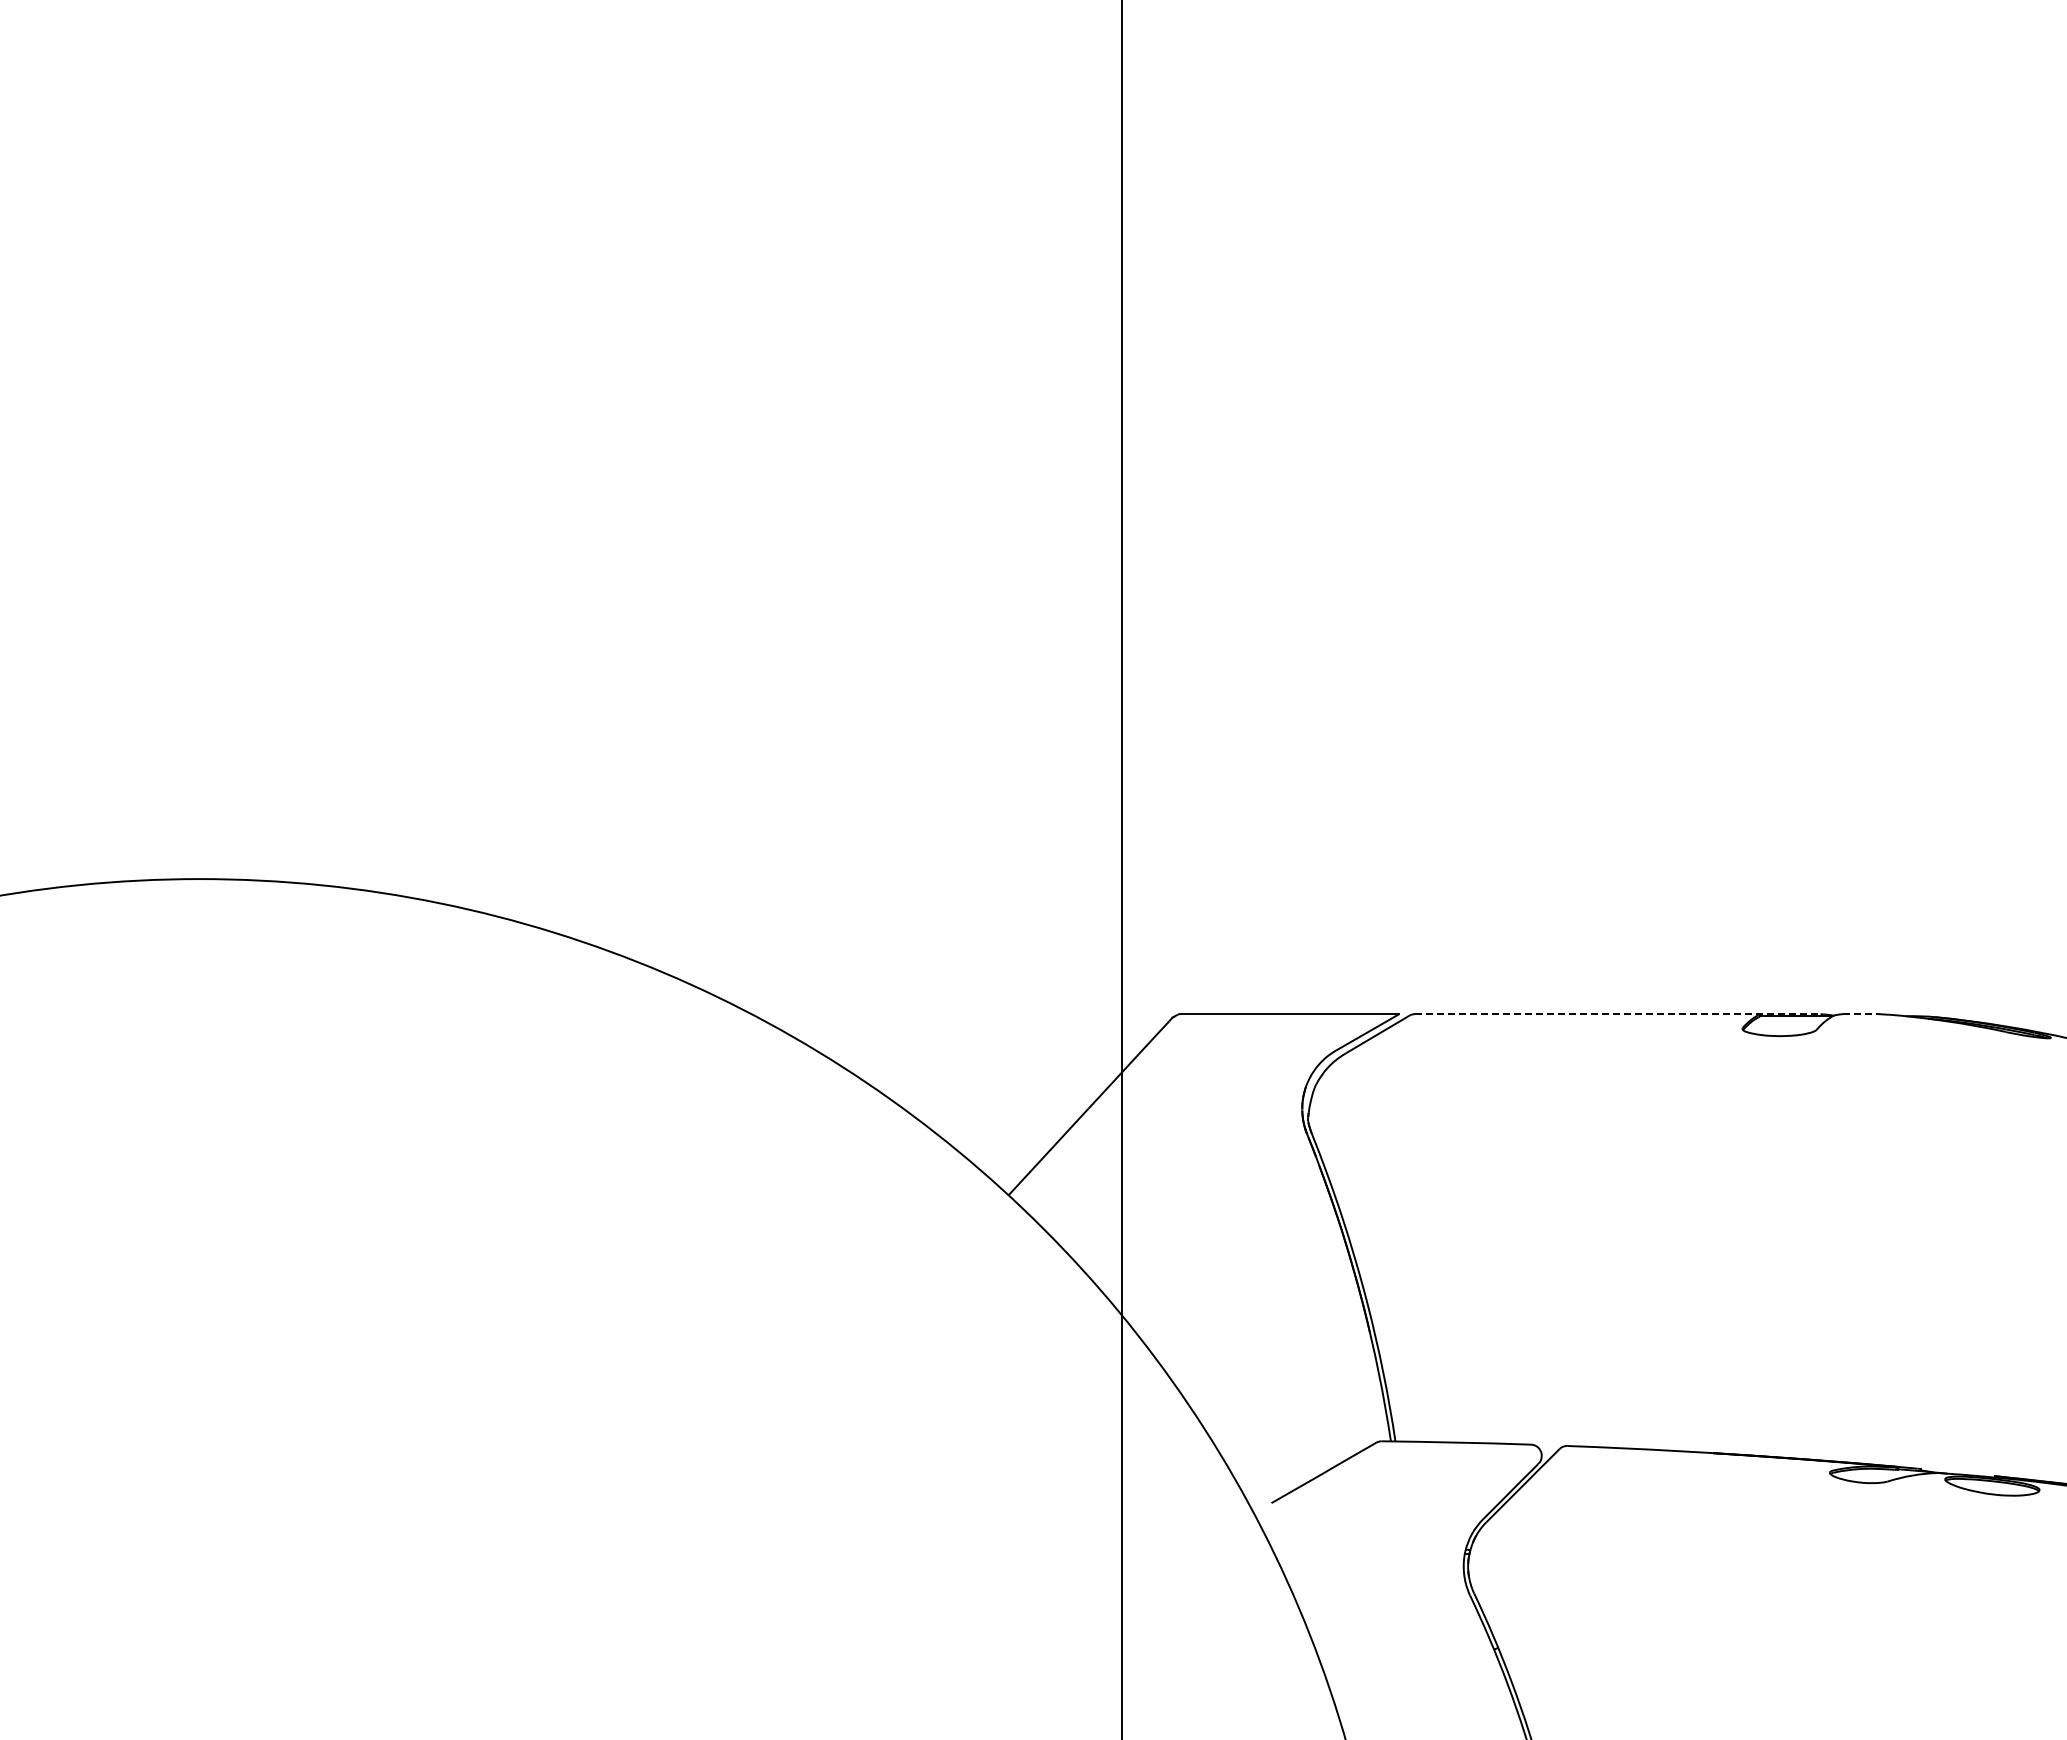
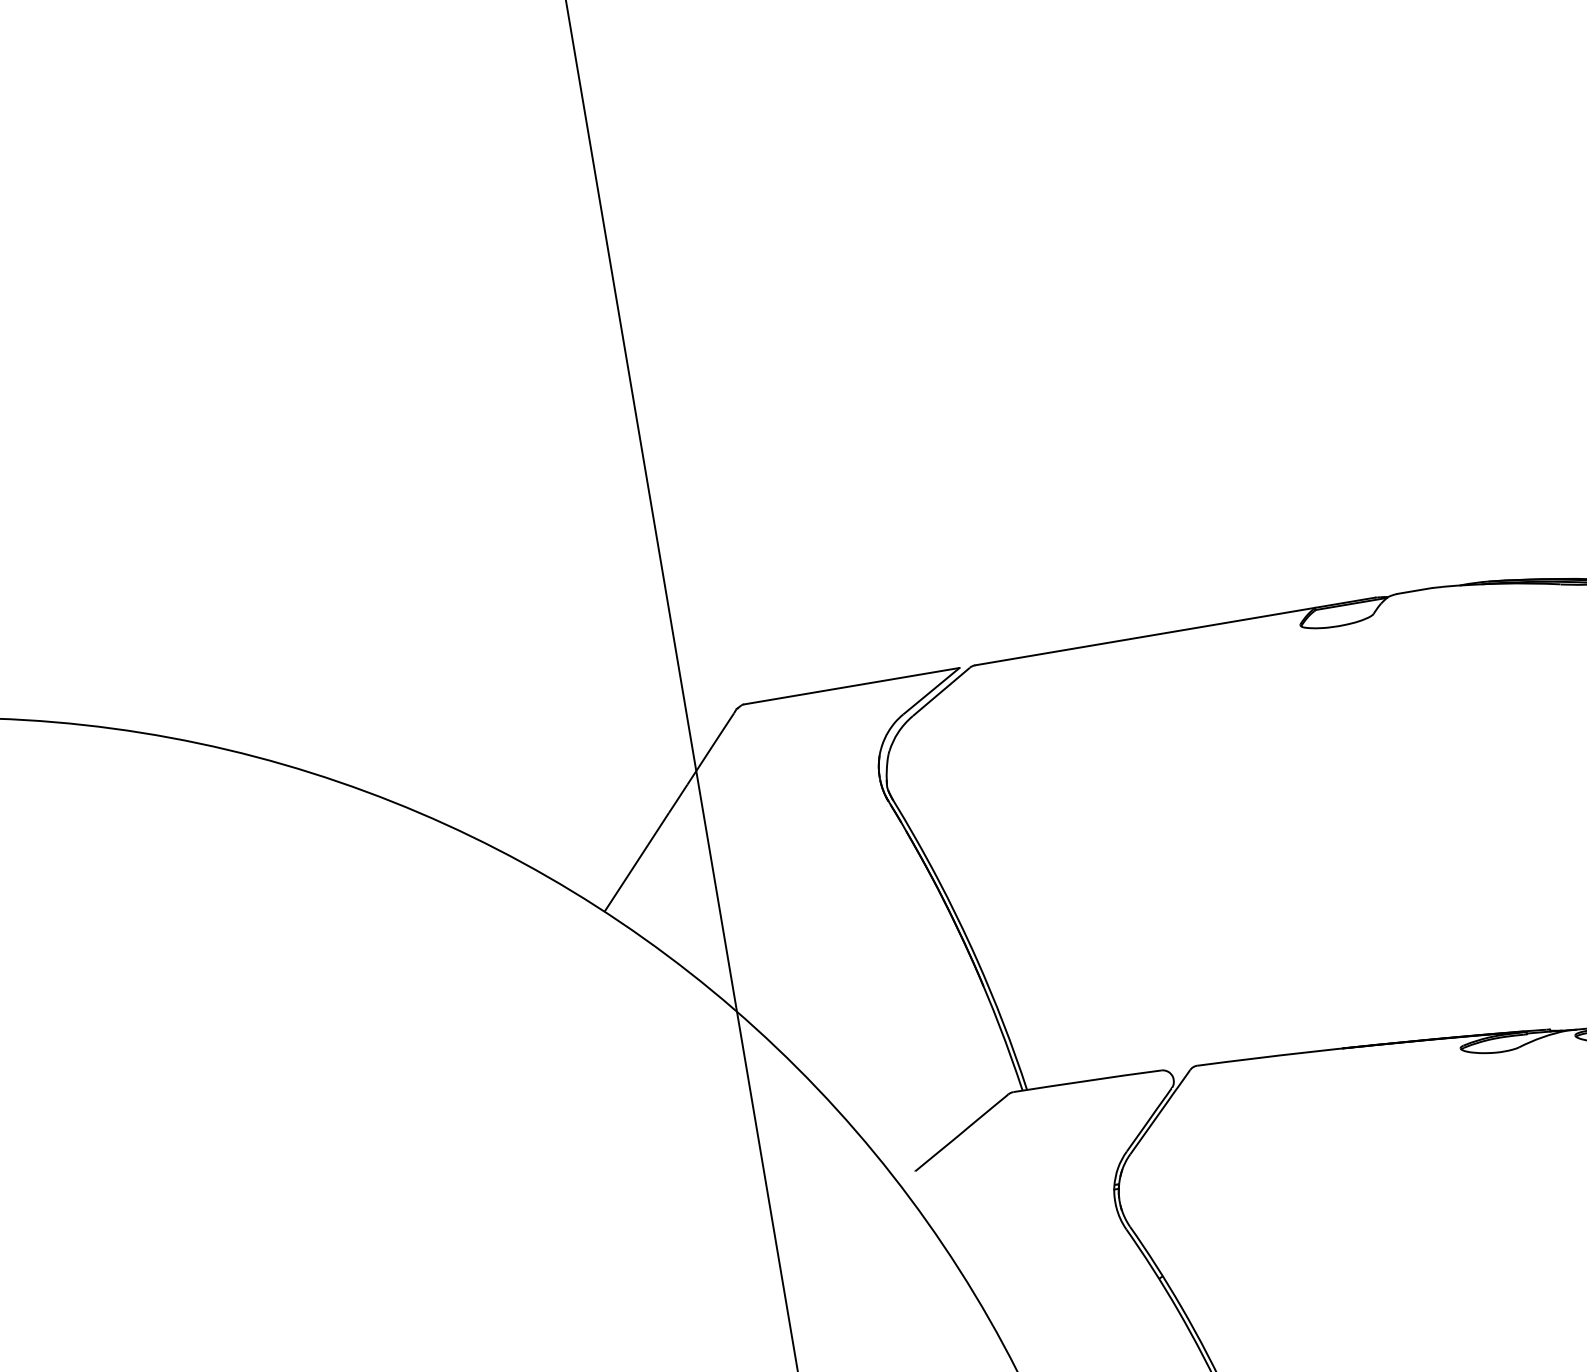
line: (1617, 1014) -> (1174, 631), dashed -> solid
line: (1860, 1014) -> (1414, 591), dashed -> solid

